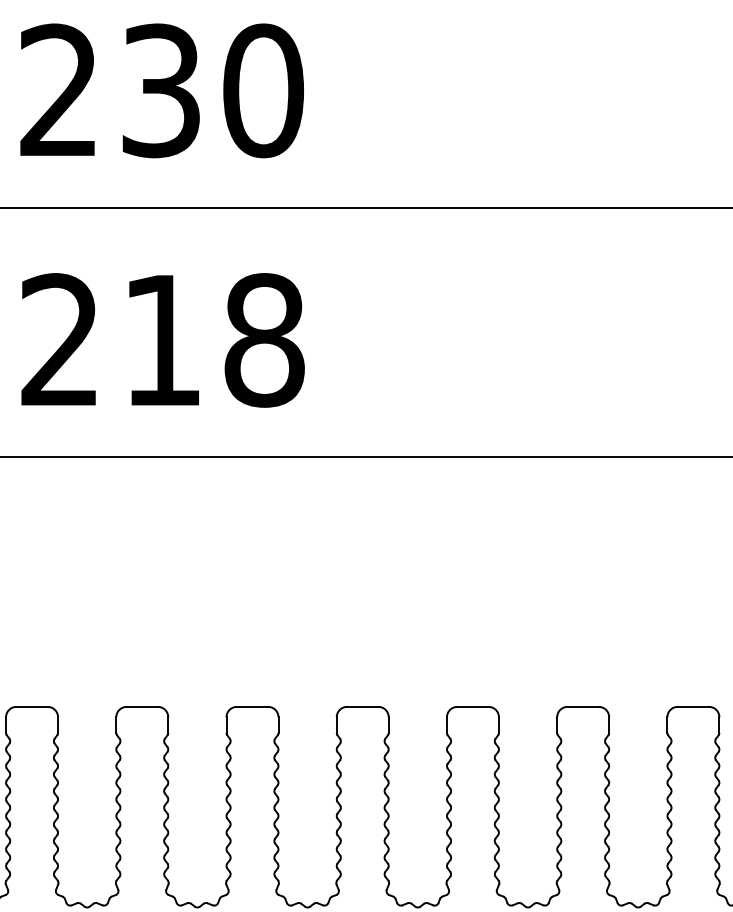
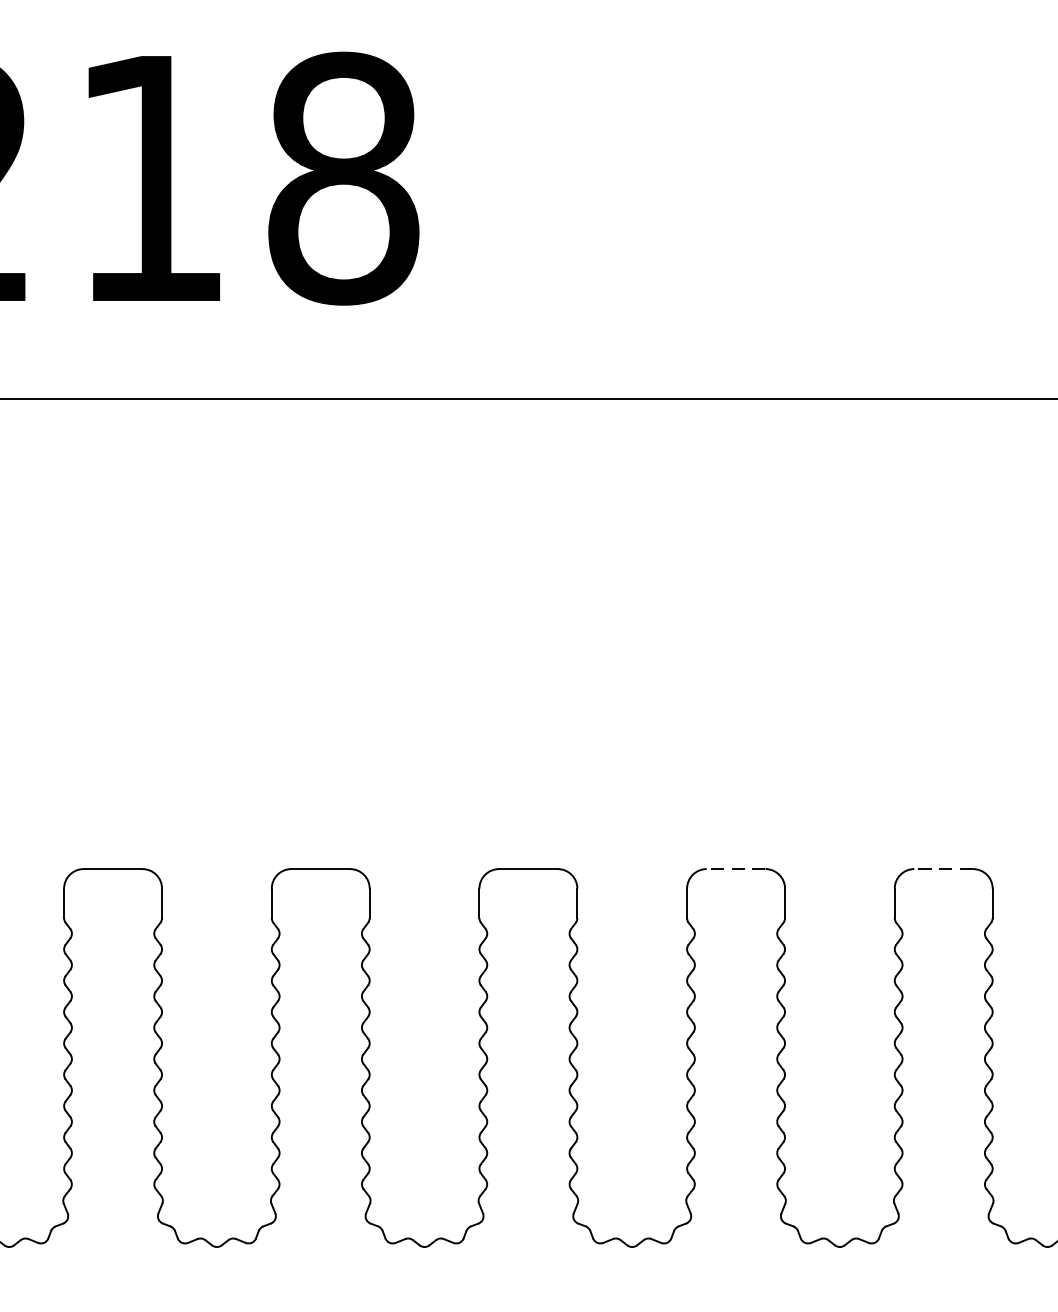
line: (472, 706) -> (735, 868), solid -> dashed
line: (583, 706) -> (944, 868), solid -> dashed

